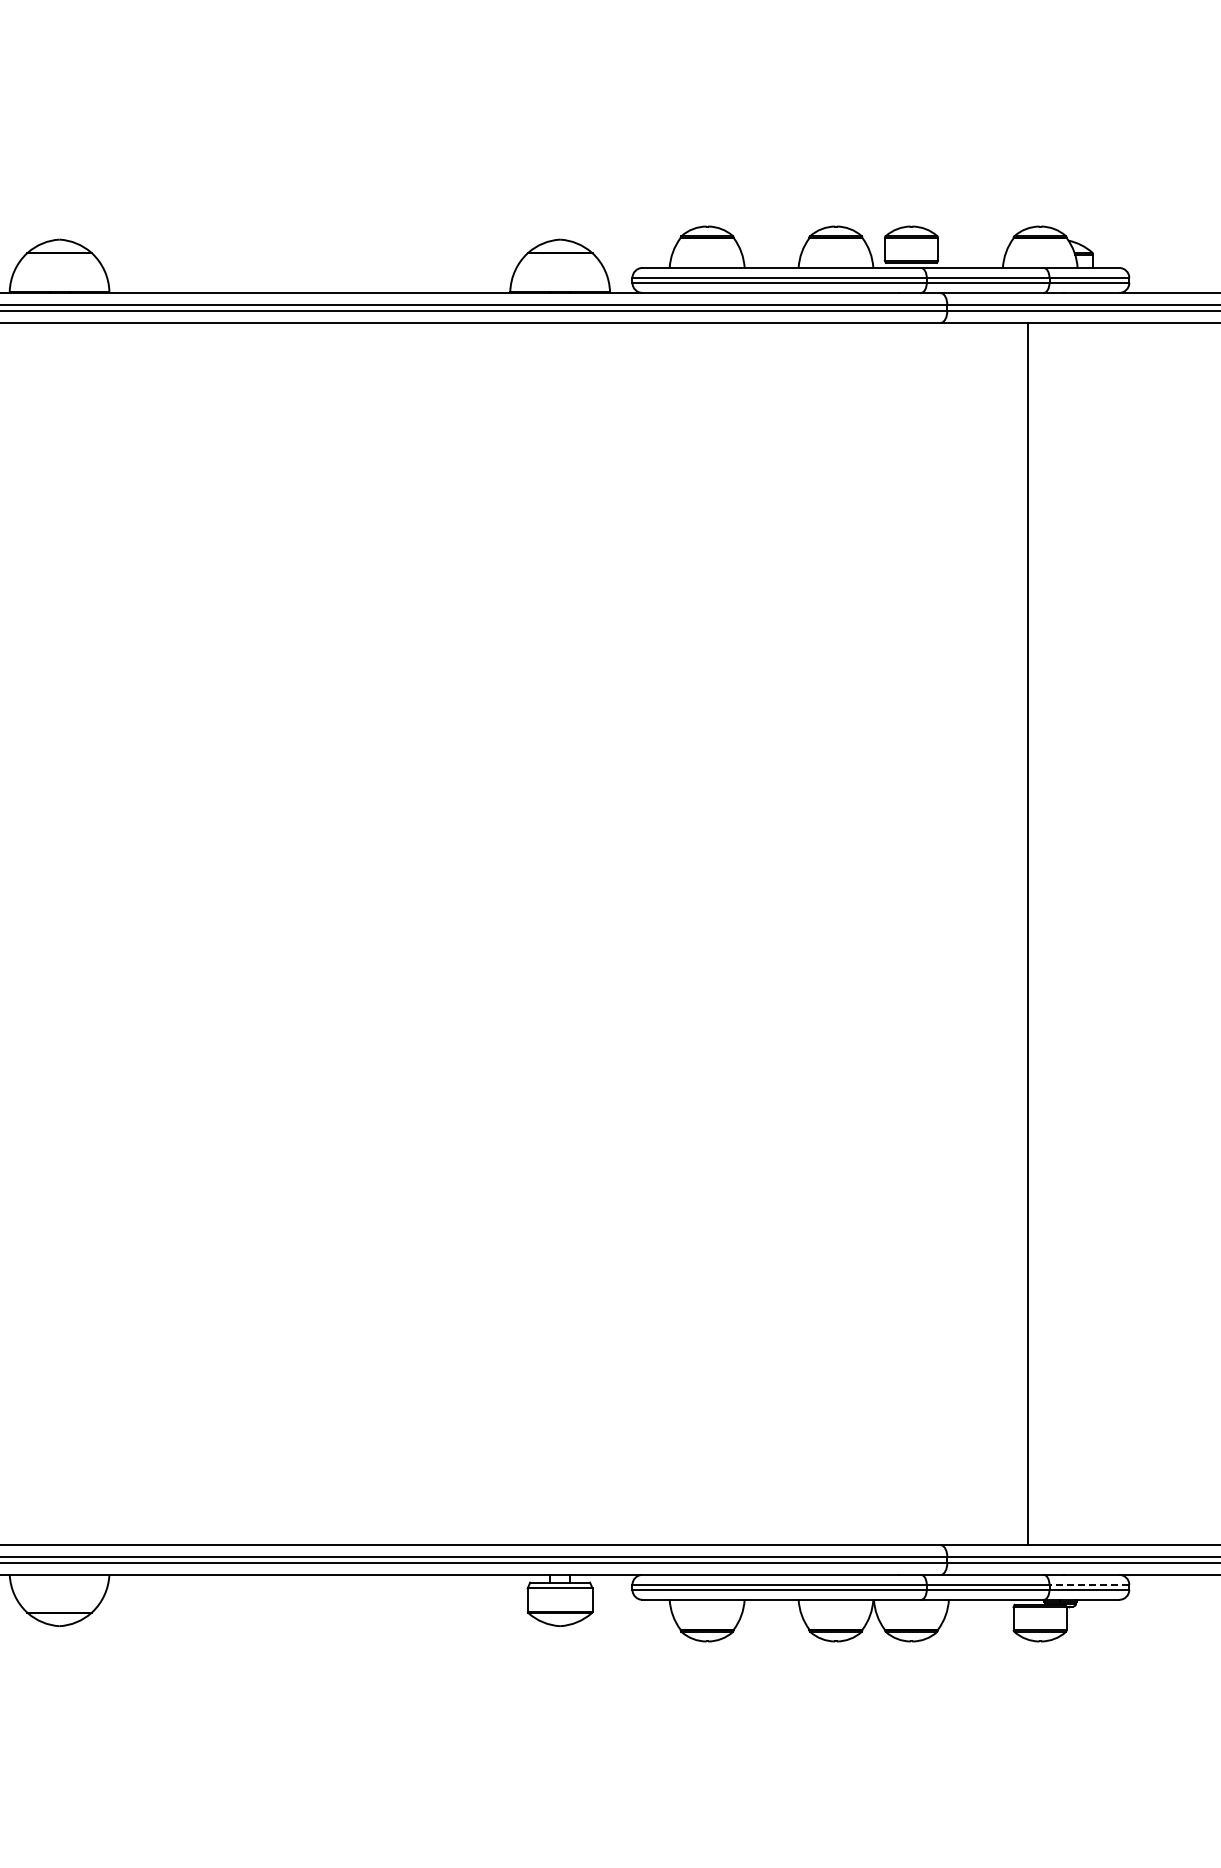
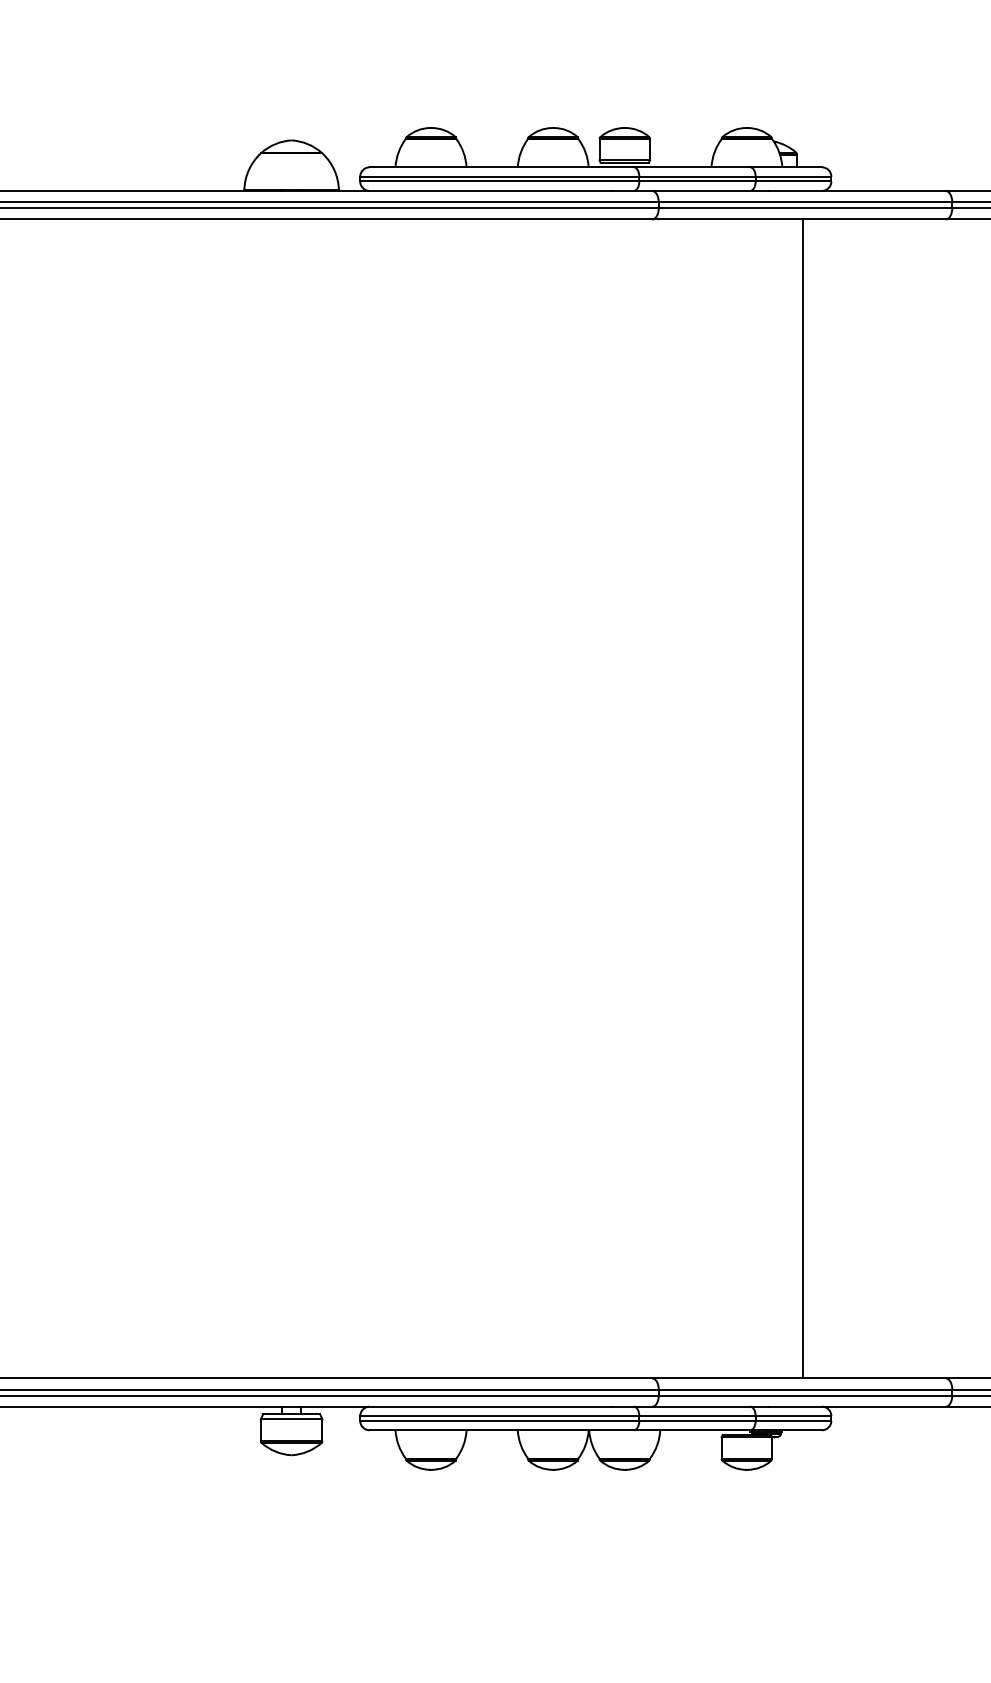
line: (1027, 933) -> (803, 798), moved
line: (1089, 1584) -> (793, 1415), dashed -> solid

